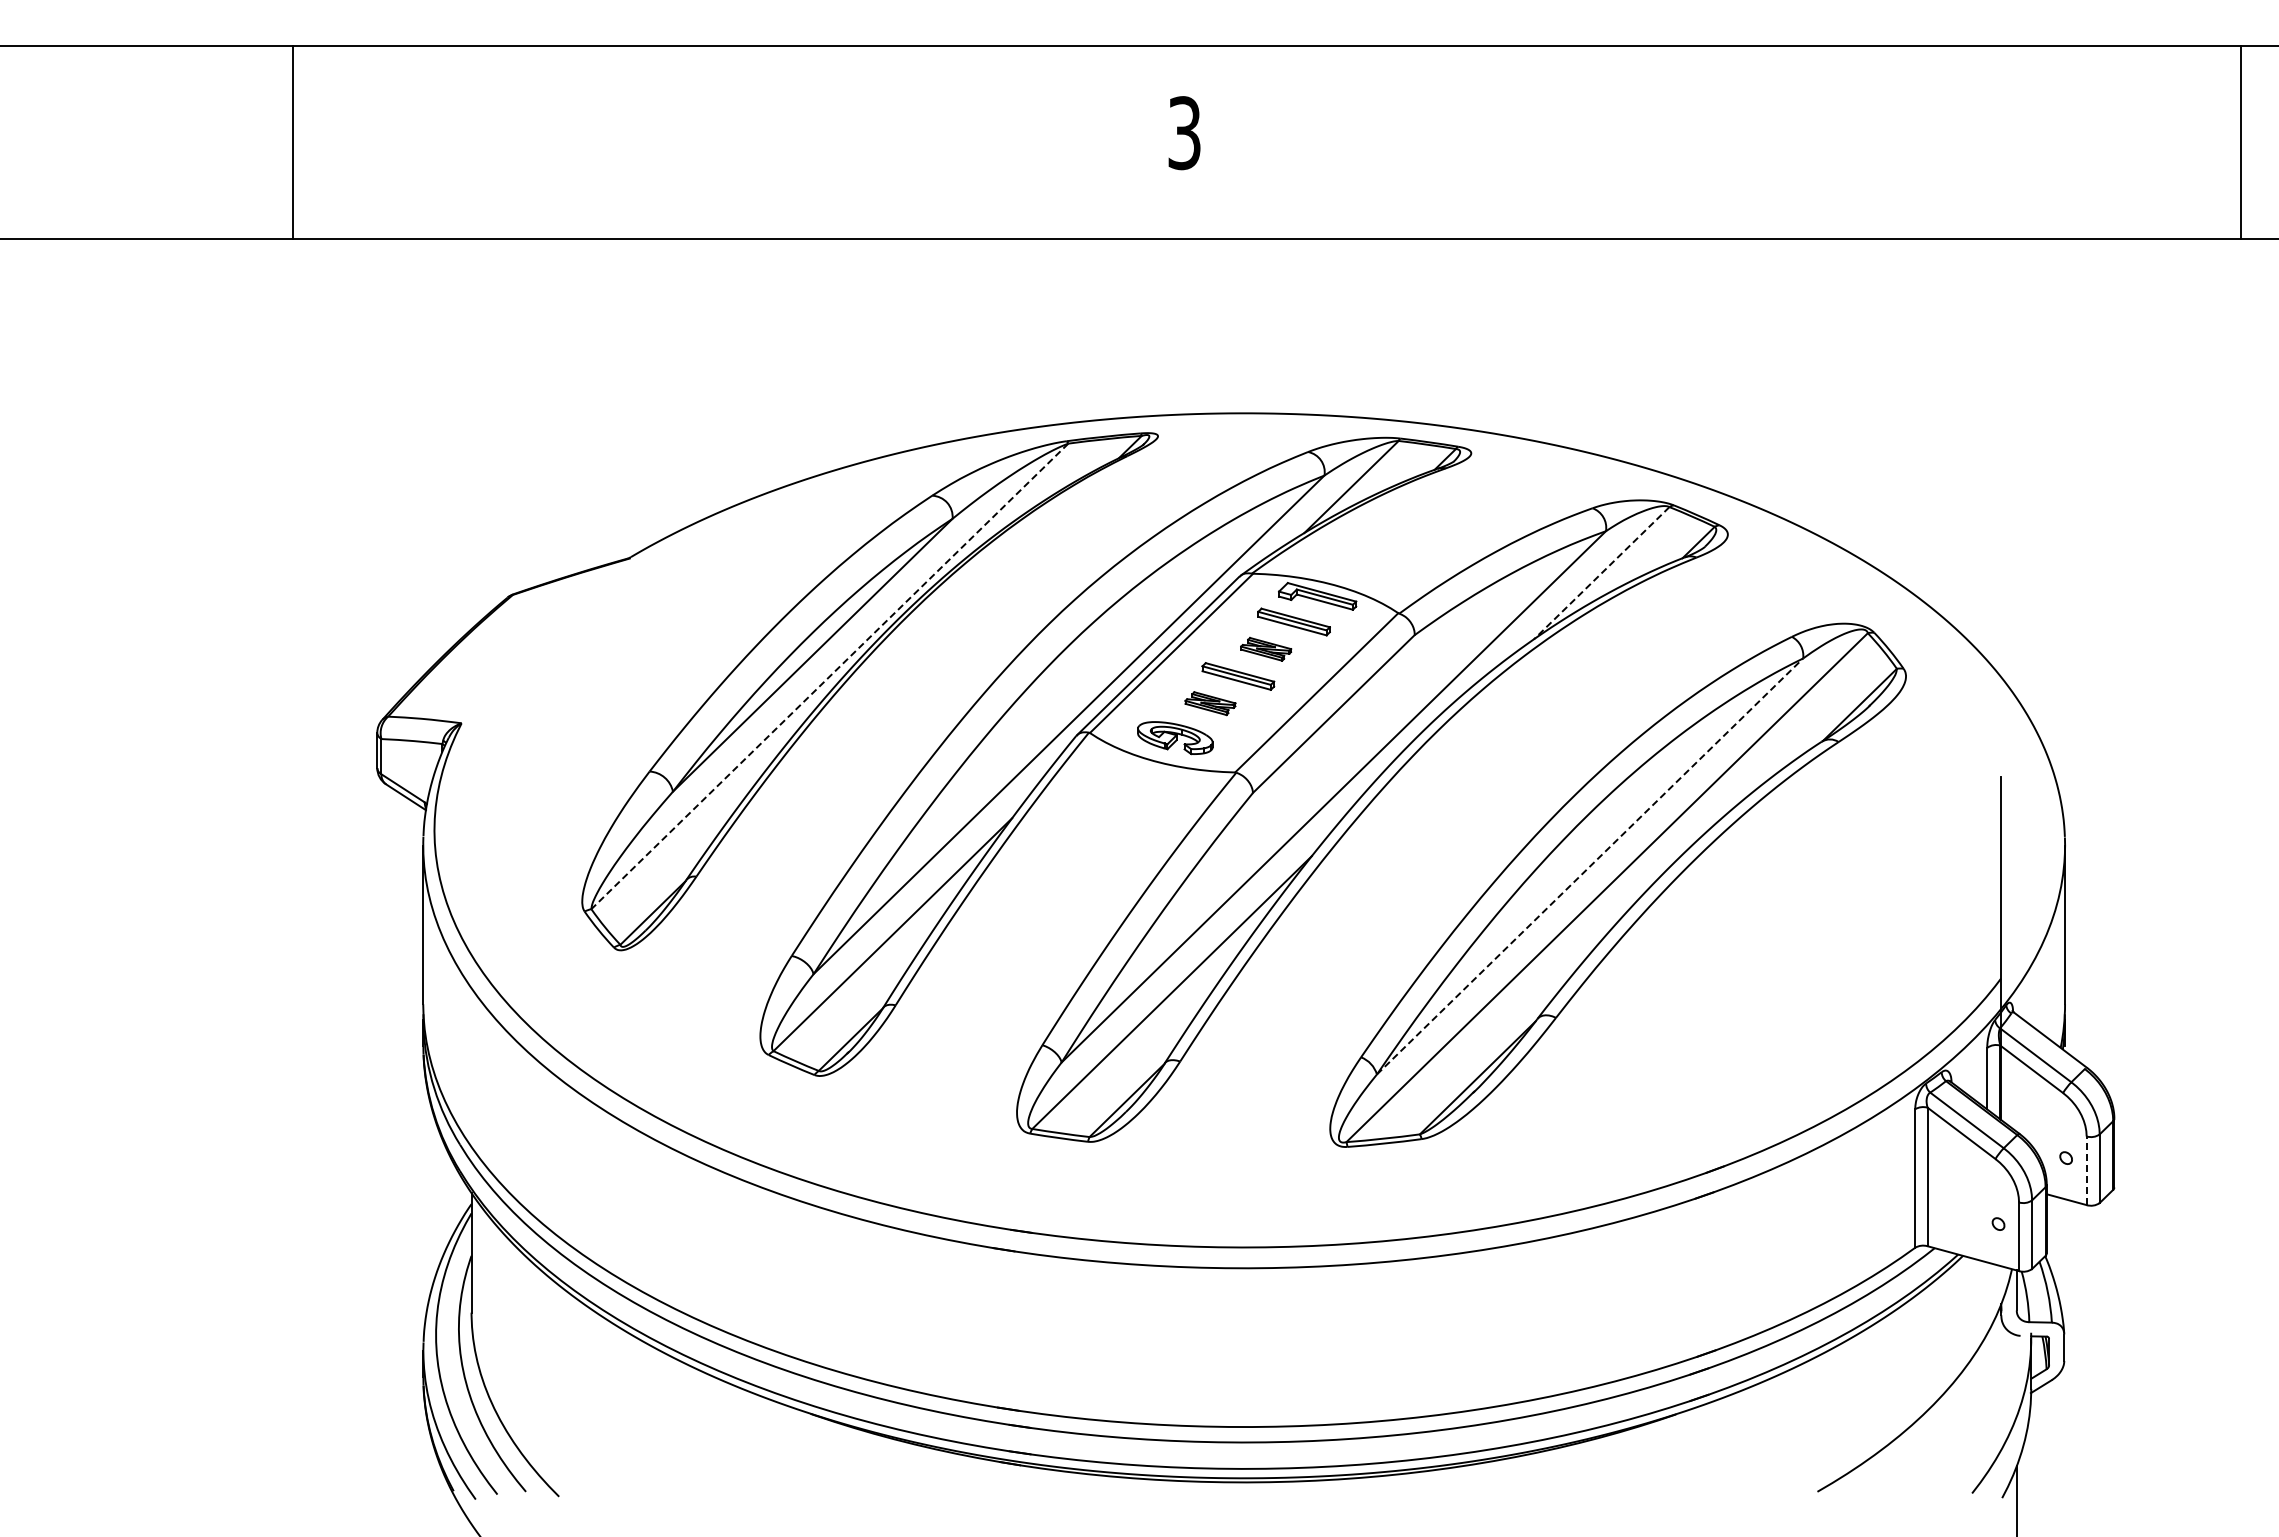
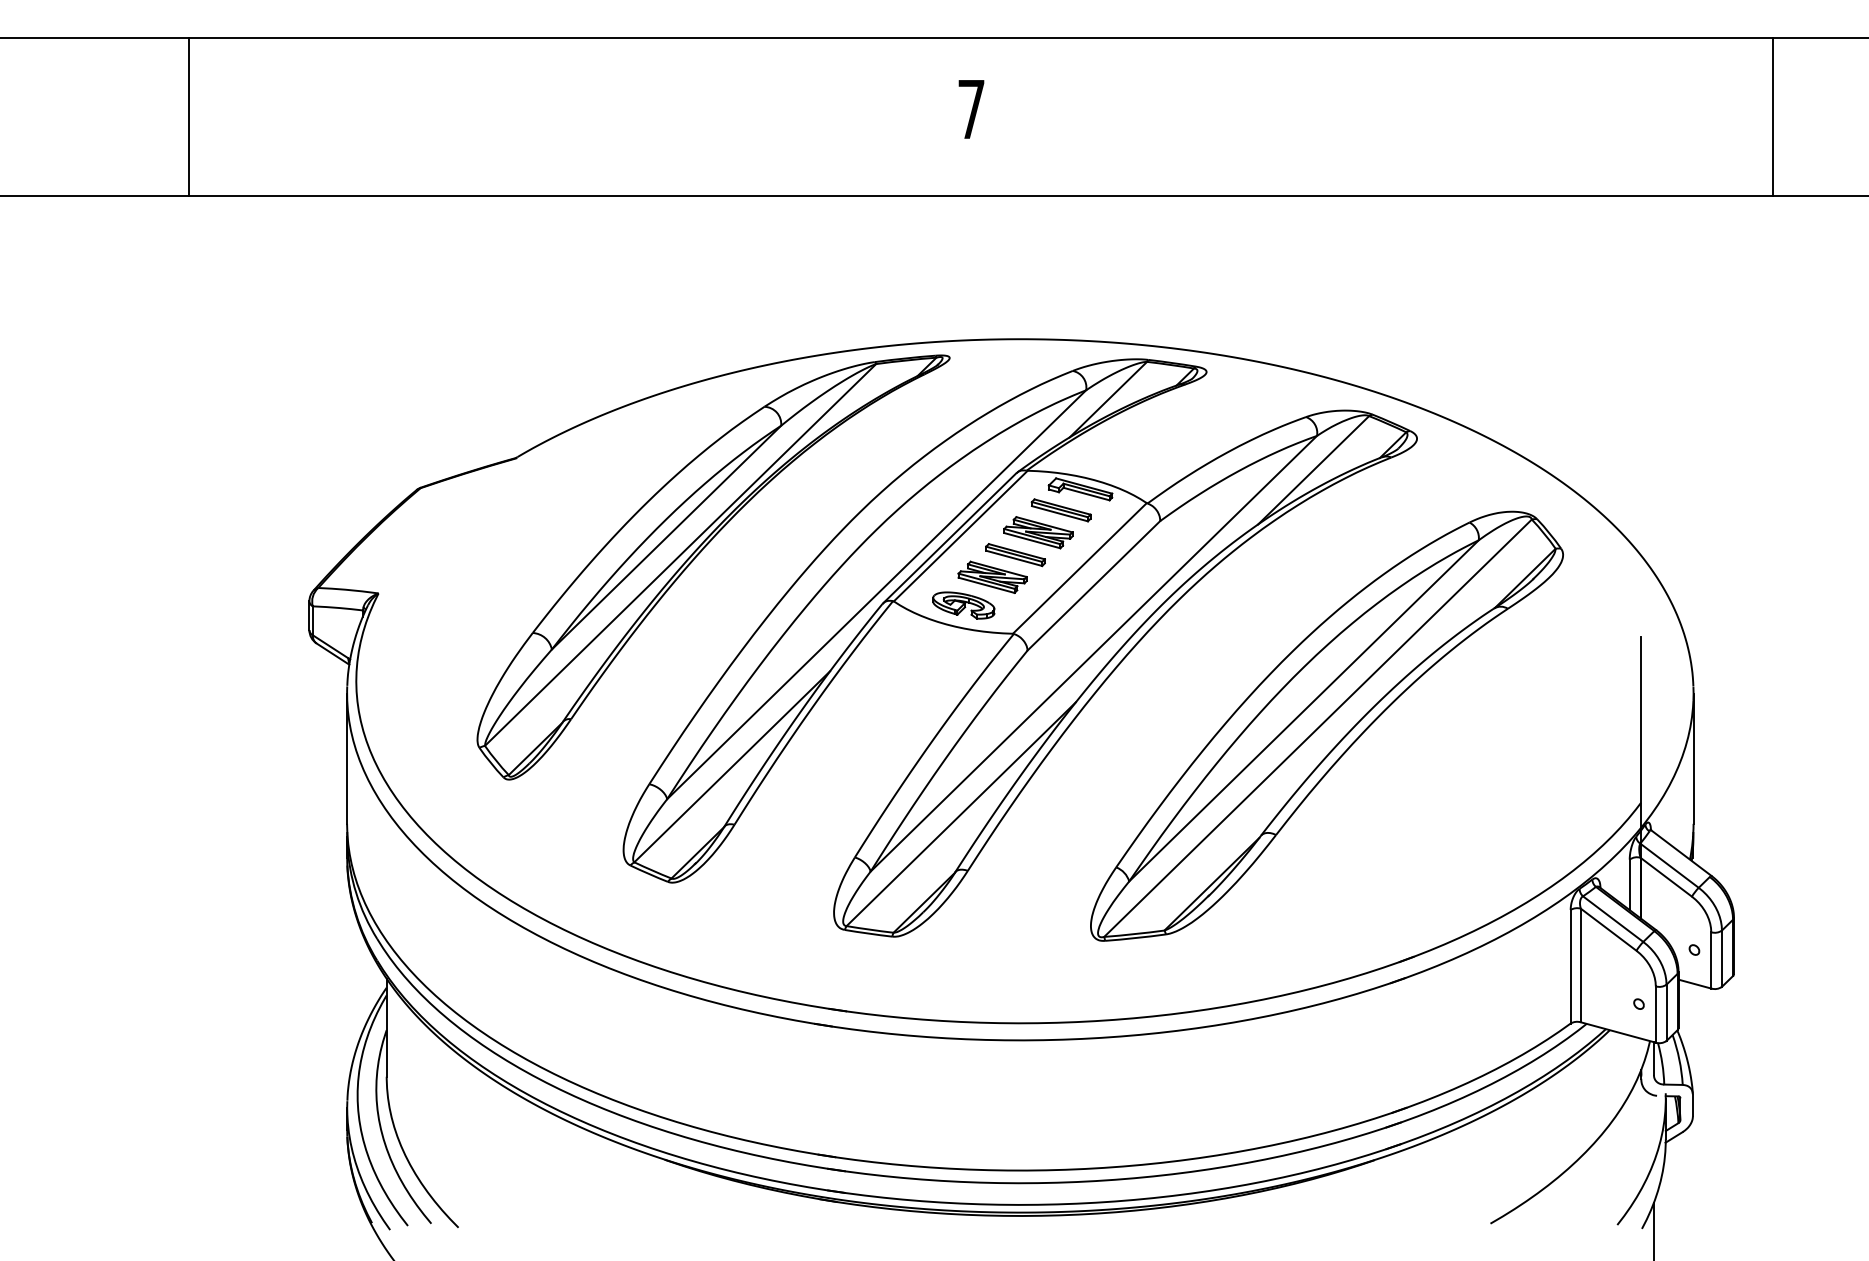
text: (1184, 133) -> (971, 109), 3 -> 7
line: (293, 142) -> (189, 117), moved
line: (2240, 142) -> (1772, 117), moved
line: (1601, 573) -> (1313, 470), dashed -> solid
part: (1265, 649) -> (1037, 532), size x1.67
line: (829, 676) -> (680, 555), dashed -> solid
part: (1210, 703) -> (992, 577), size x1.67
line: (1590, 866) -> (1304, 710), dashed -> solid
line: (2086, 1170) -> (1711, 960), dashed -> solid

